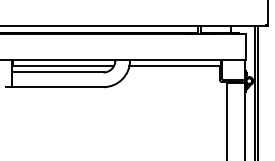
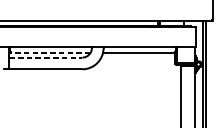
line: (64, 66) -> (51, 52), solid -> dashed
line: (57, 72) -> (45, 57), solid -> dashed

